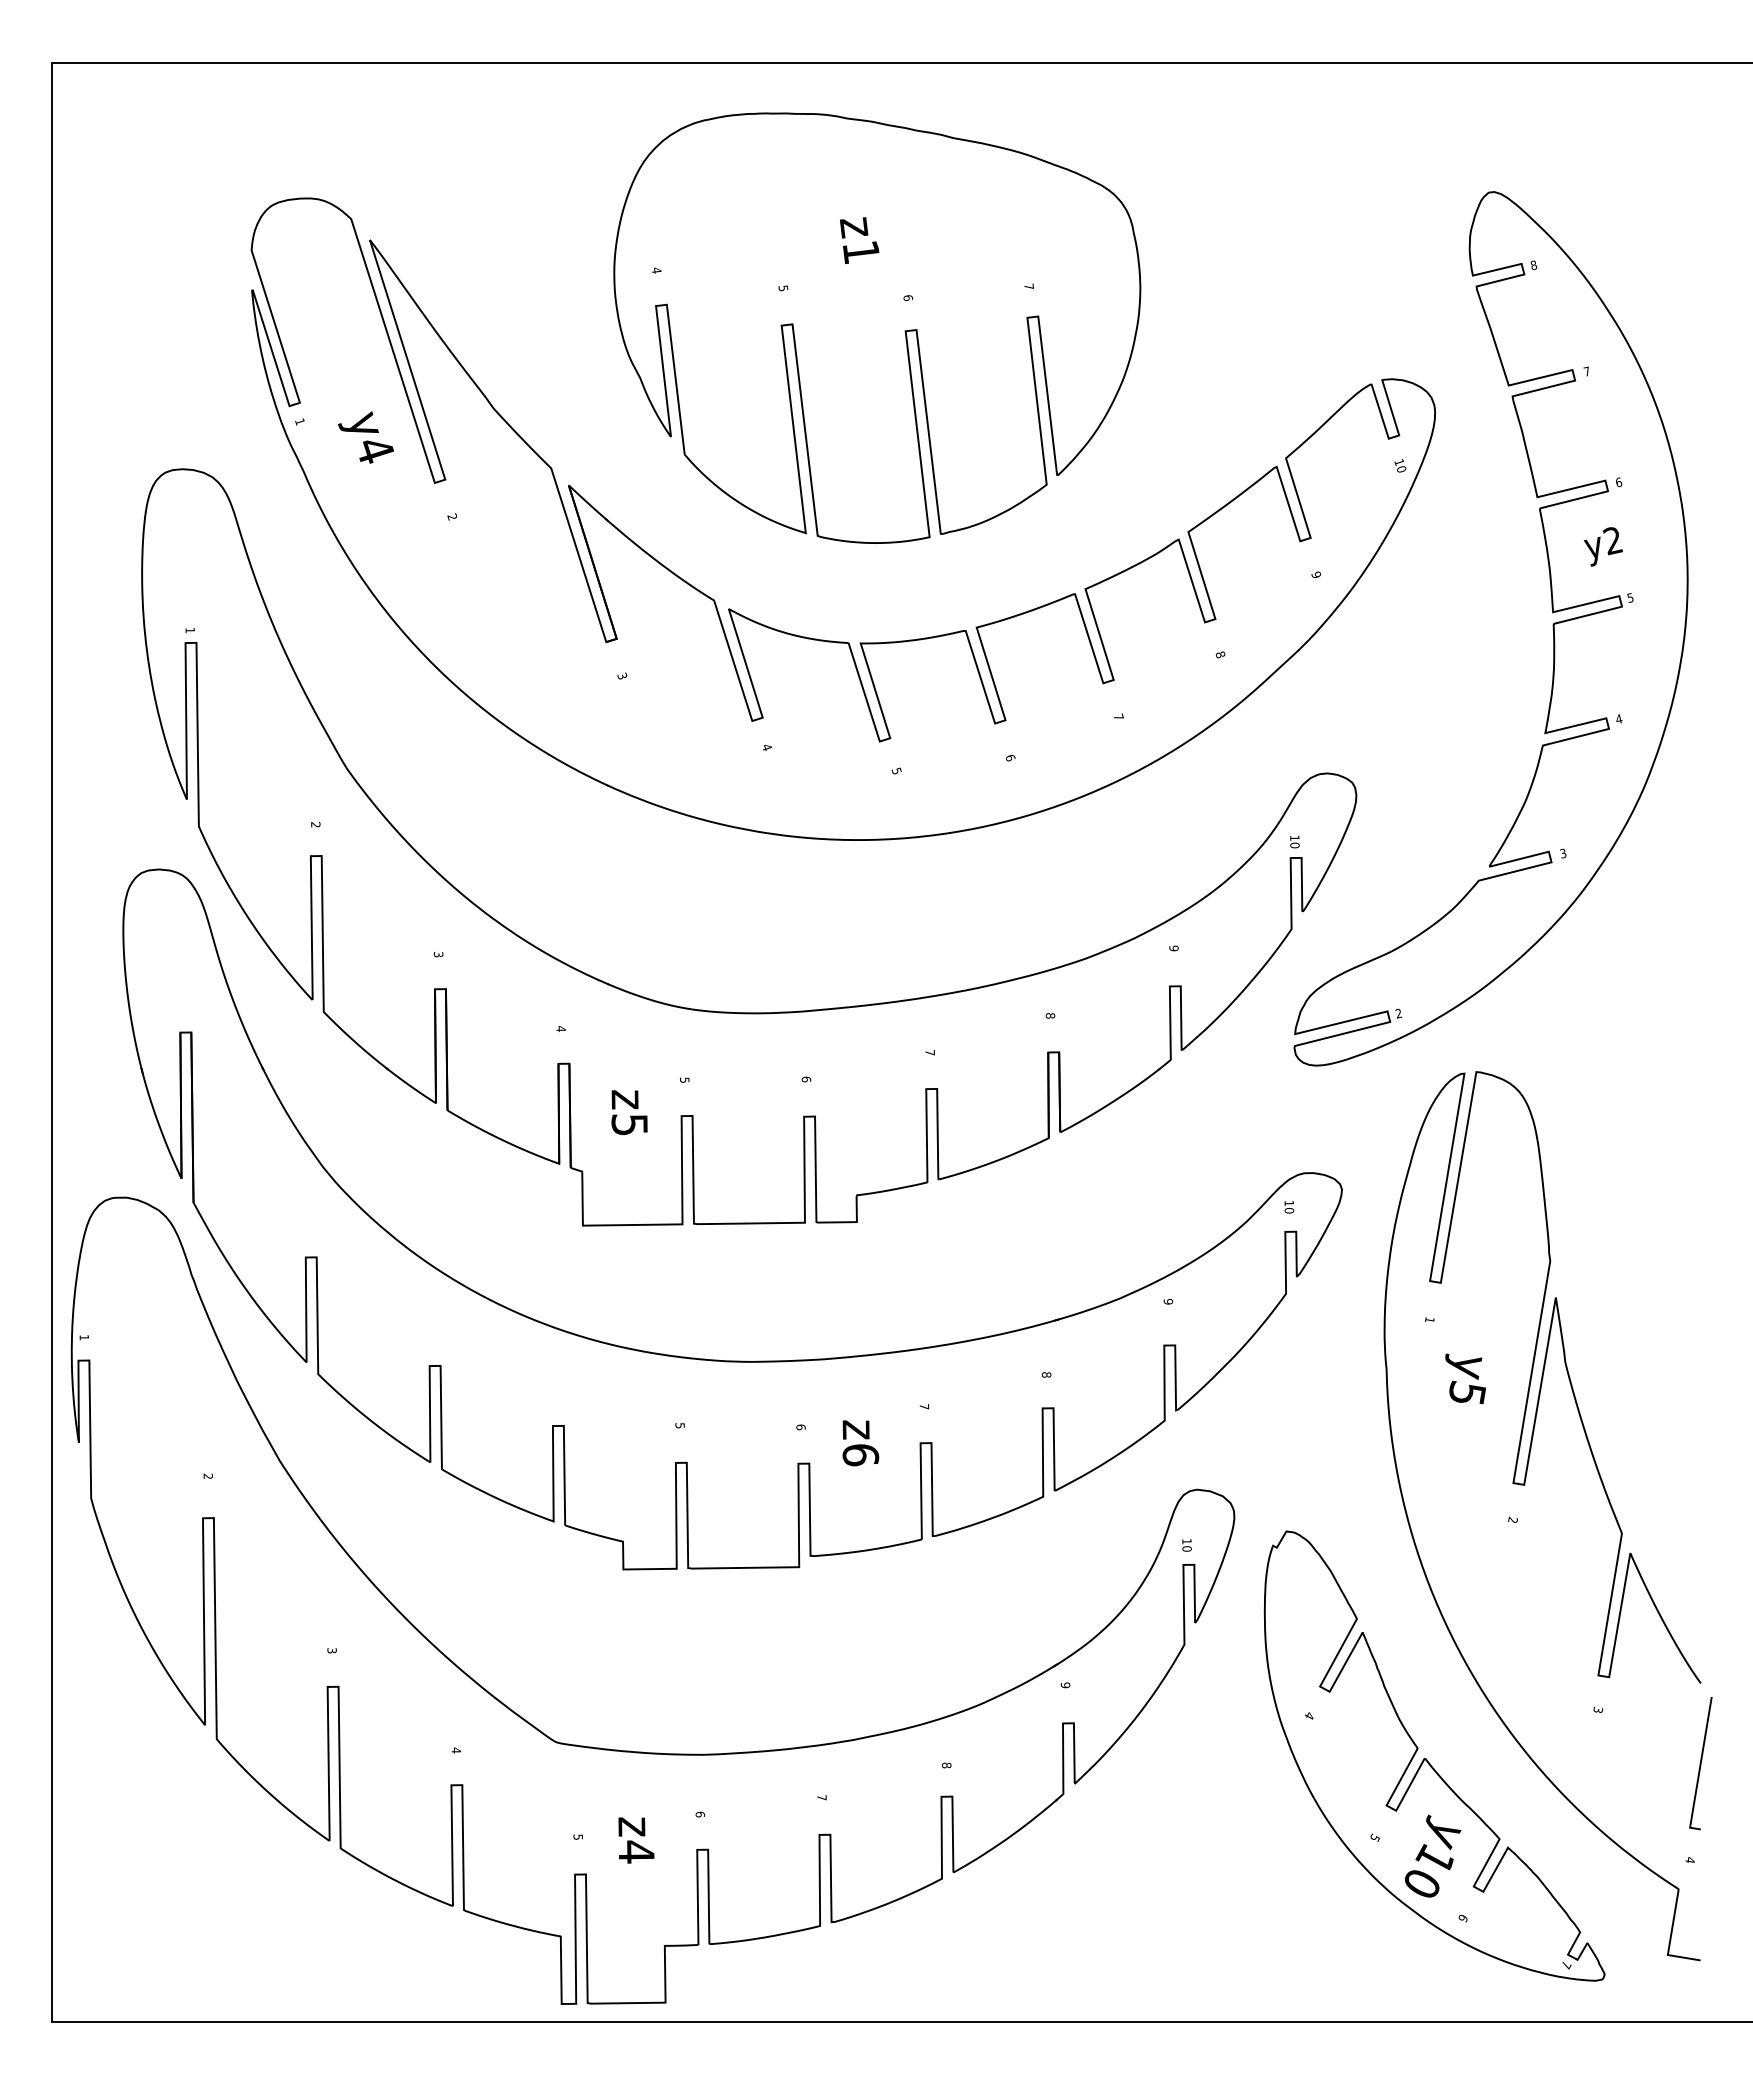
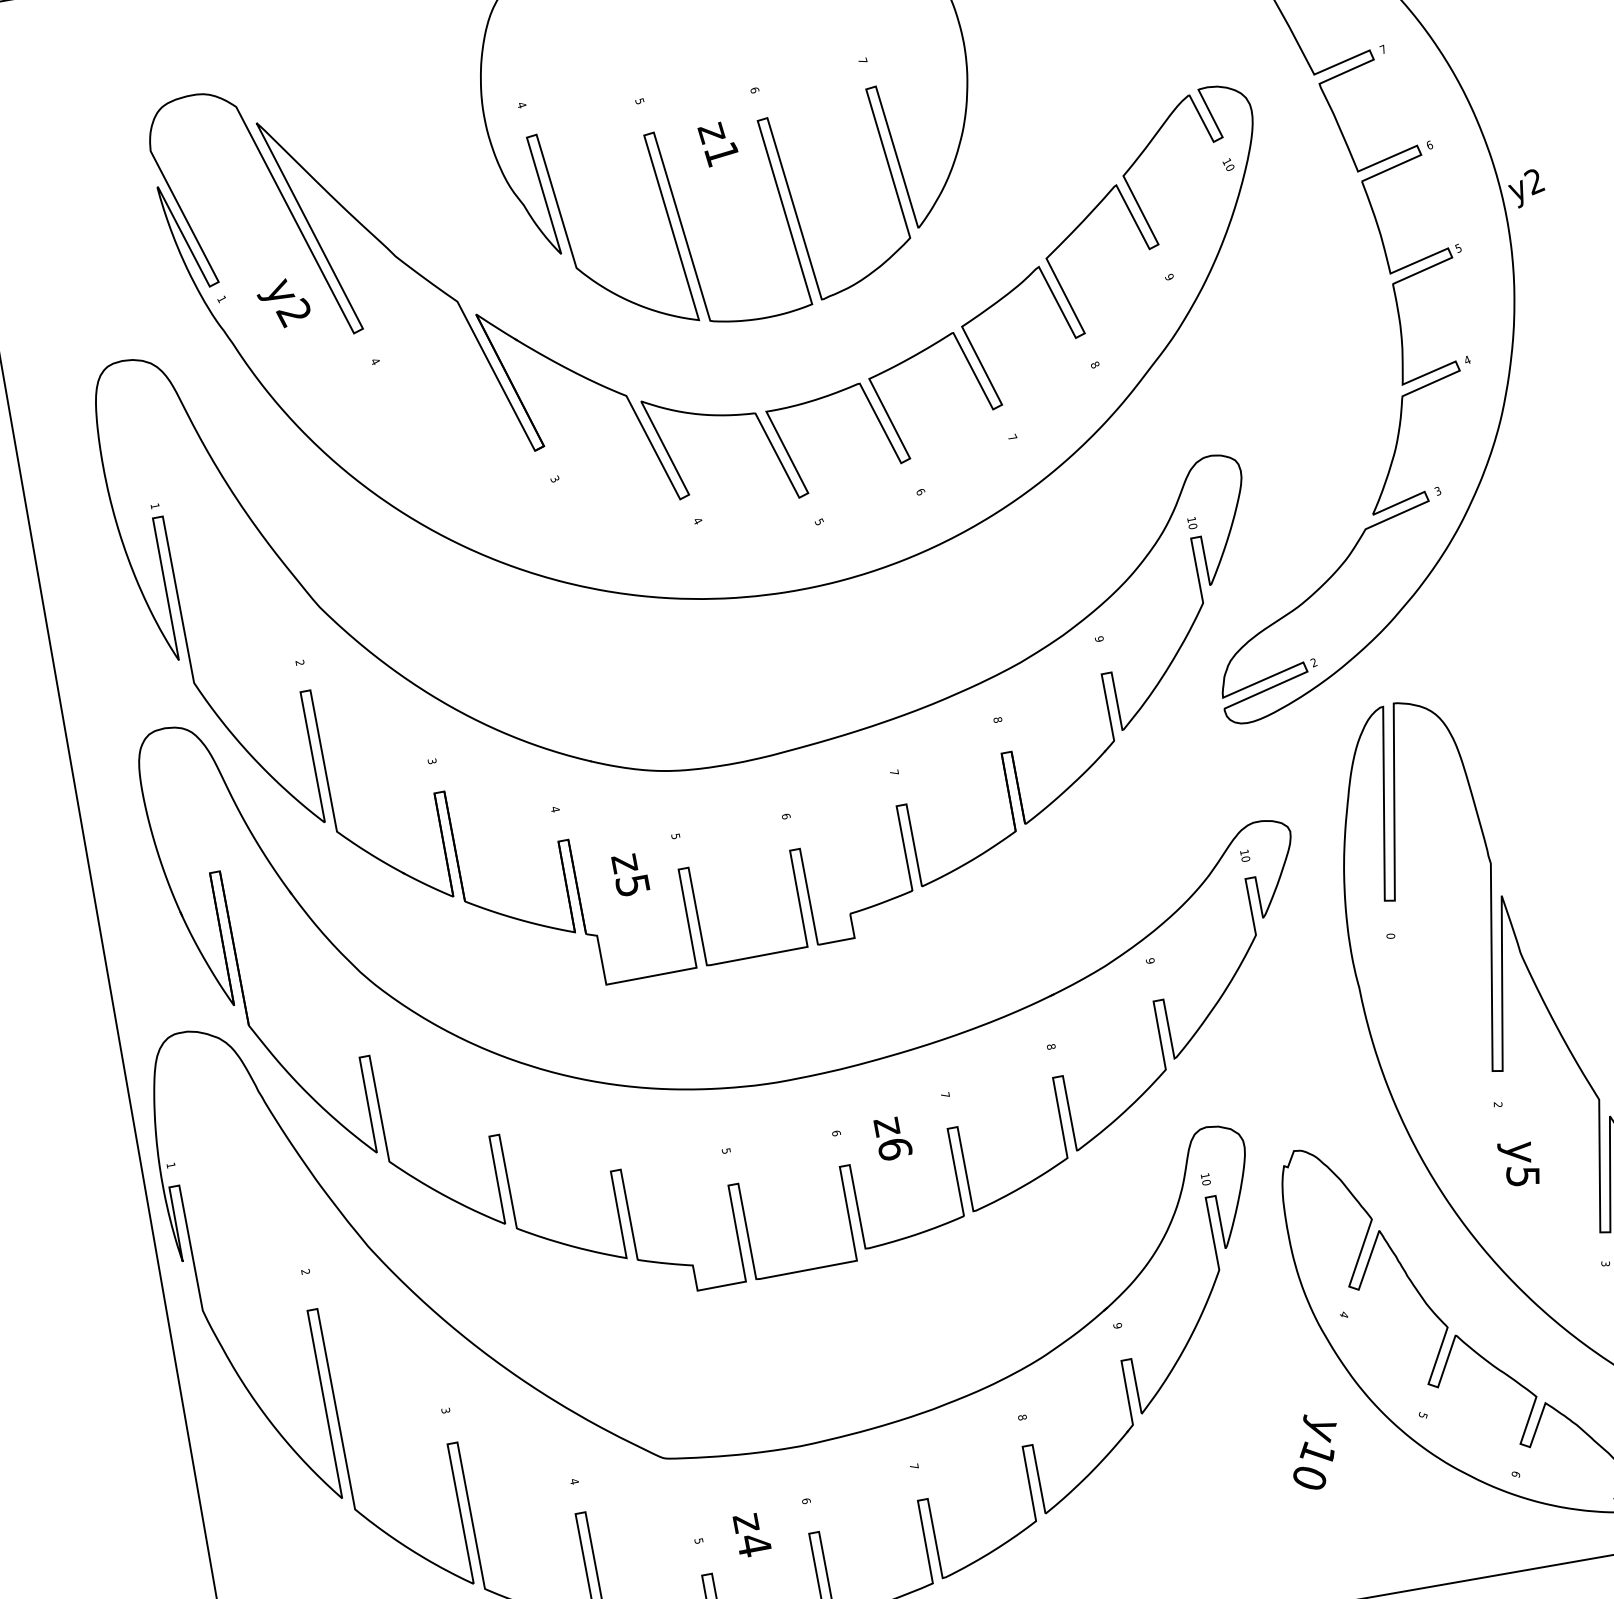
text: (859, 240) -> (718, 143), moved
text: (374, 449) -> (293, 312), y4 -> y2
text: (452, 516) -> (375, 361), 2 -> 4
text: (1602, 546) -> (1525, 188), moved
text: (1429, 1320) -> (1390, 936), 1 -> 0
text: (1465, 1378) -> (1519, 1163), moved
text: (1433, 1855) -> (1315, 1450), moved

